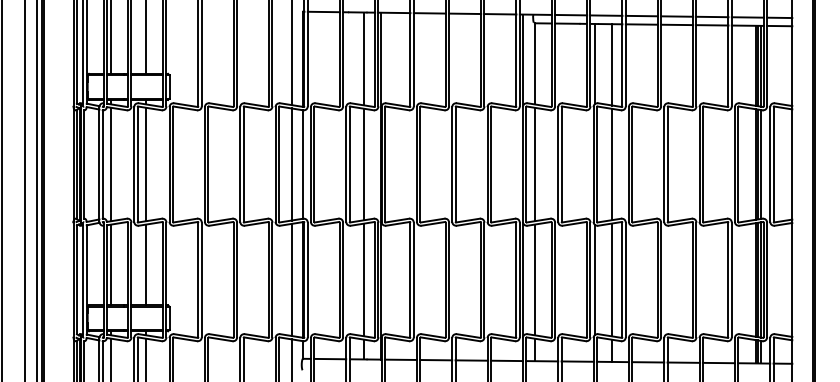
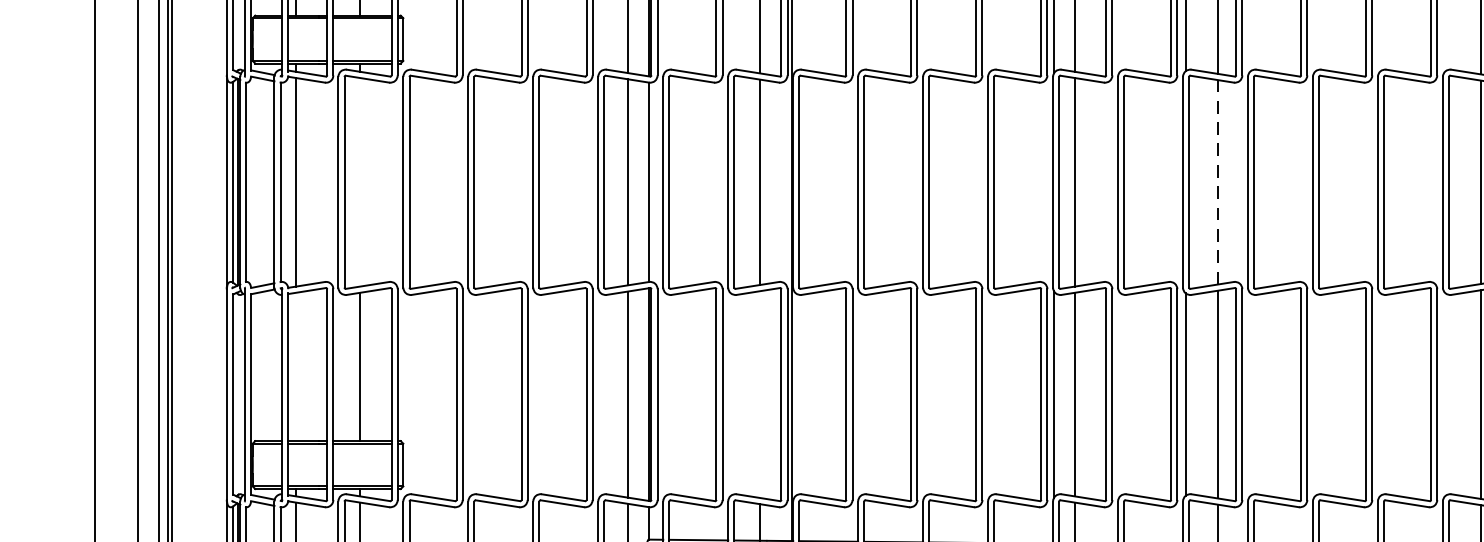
line: (145, 164) -> (359, 182), removed
line: (612, 164) -> (1217, 182), solid -> dashed
line: (111, 264) -> (296, 366), removed
line: (363, 279) -> (760, 393), removed

